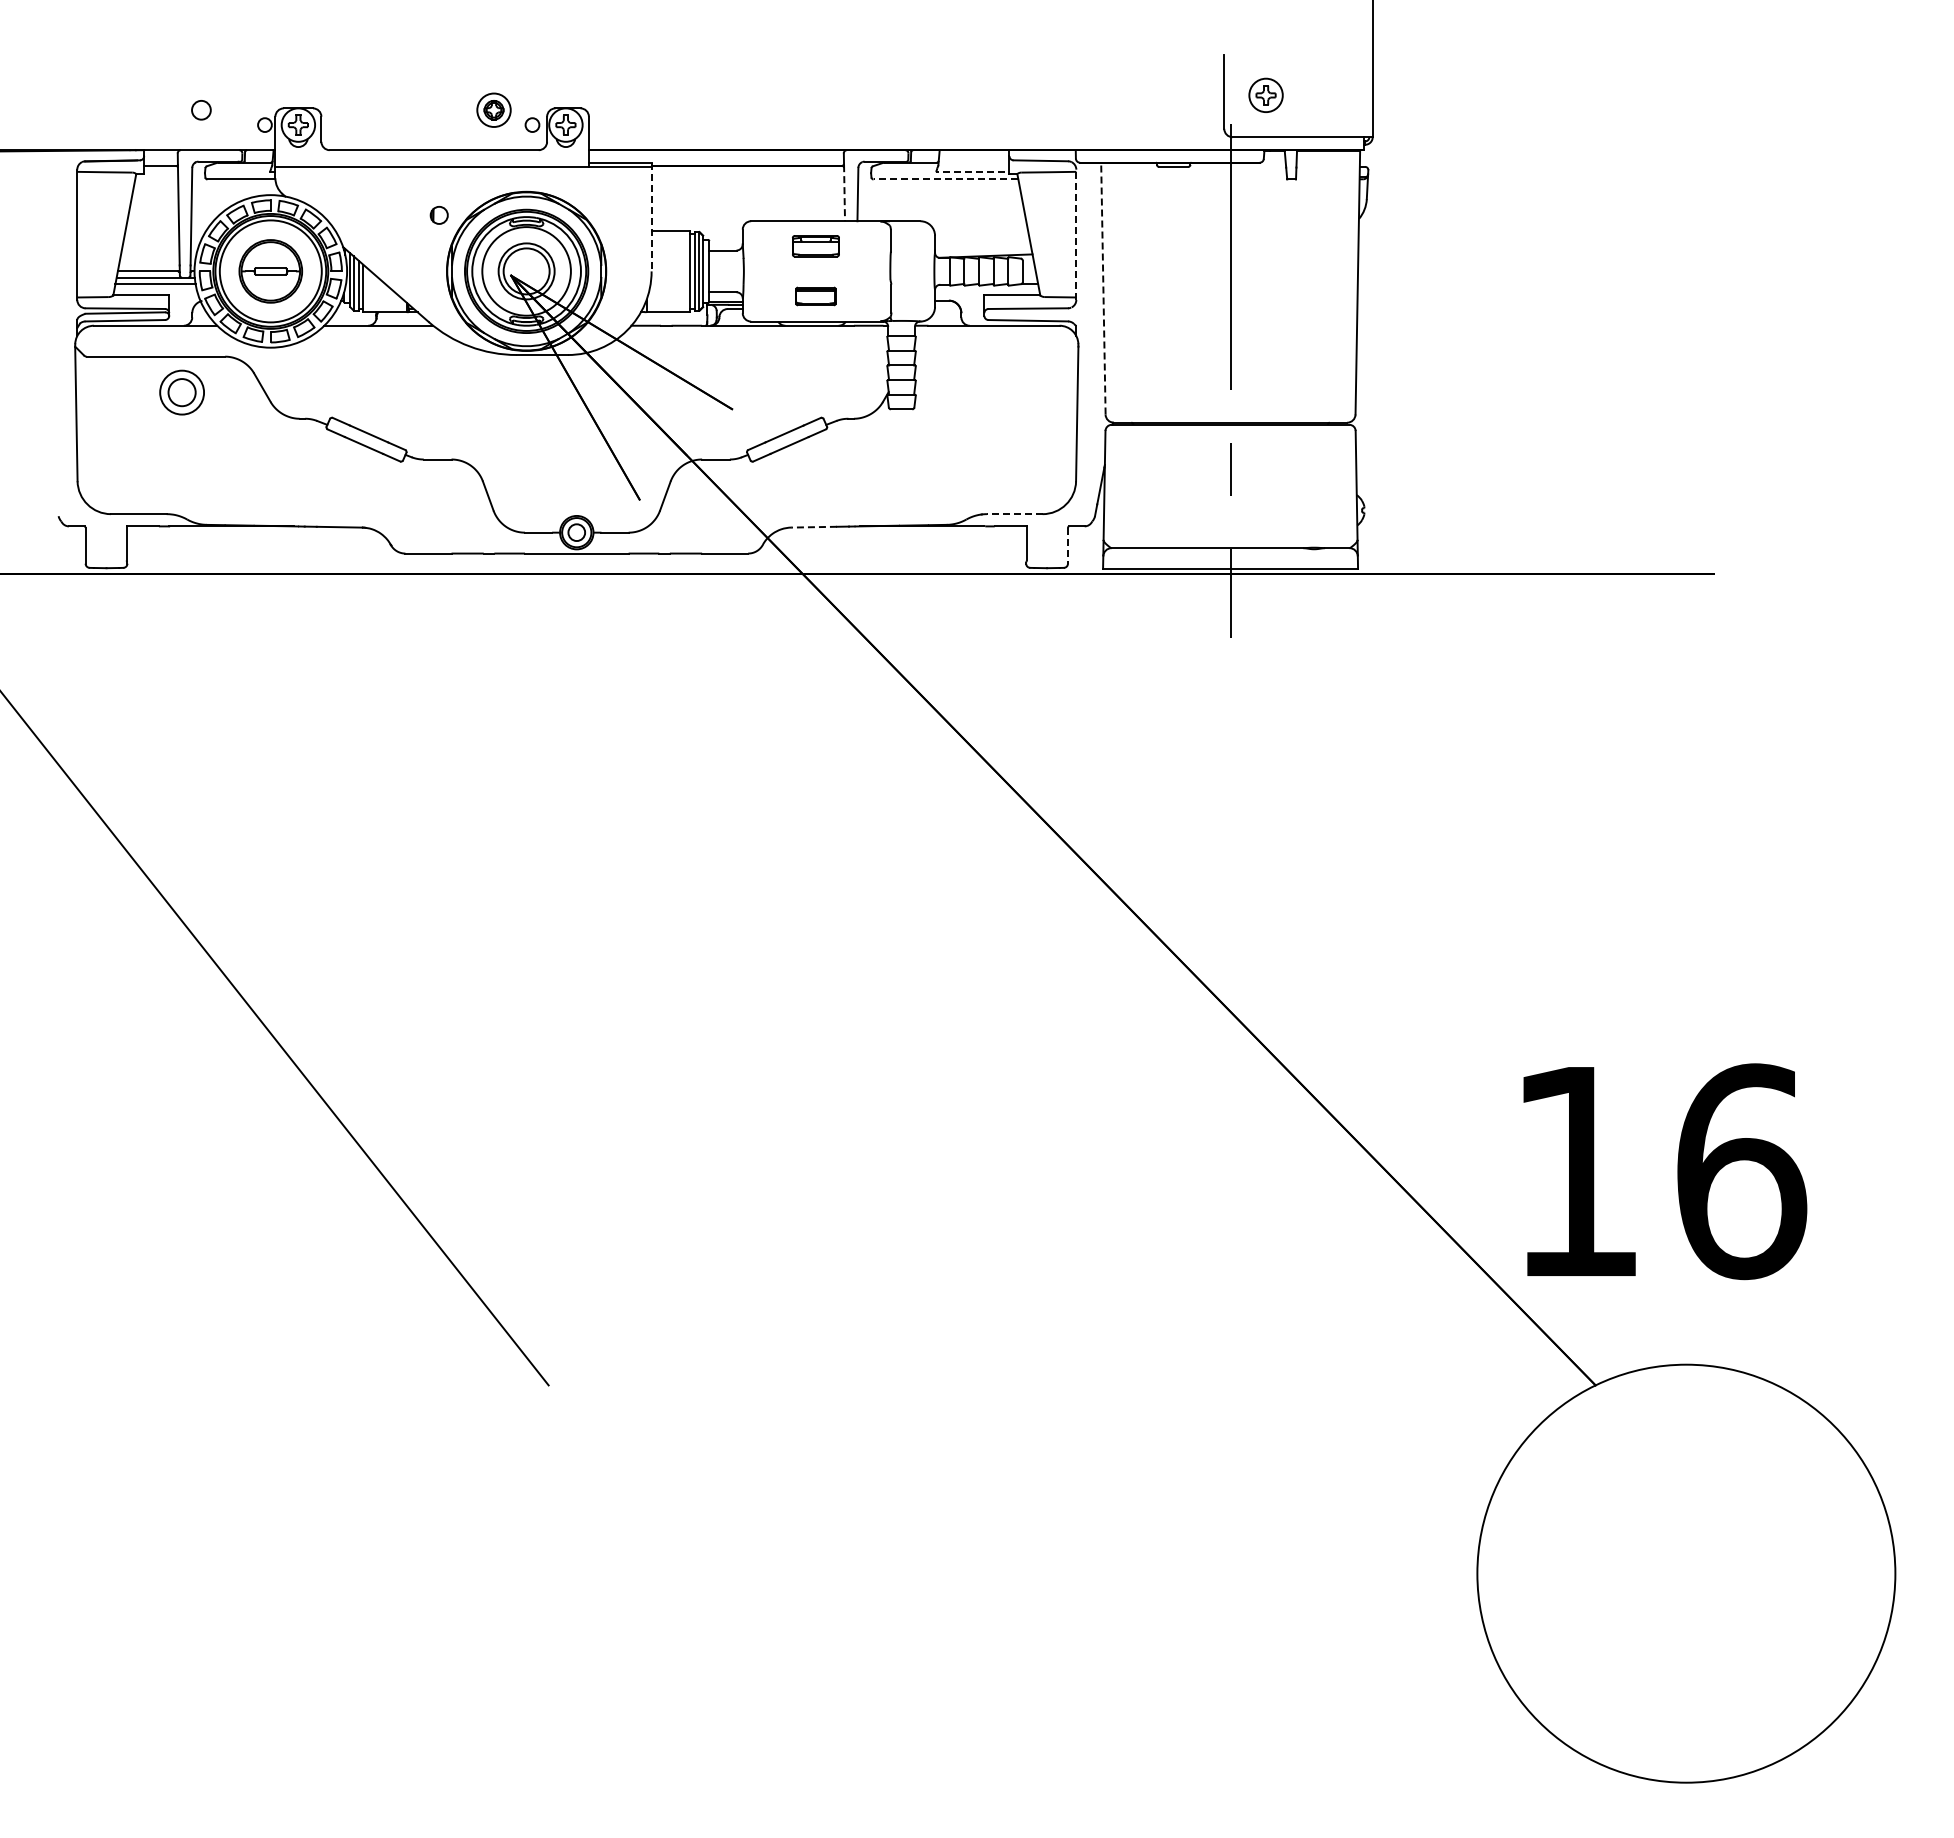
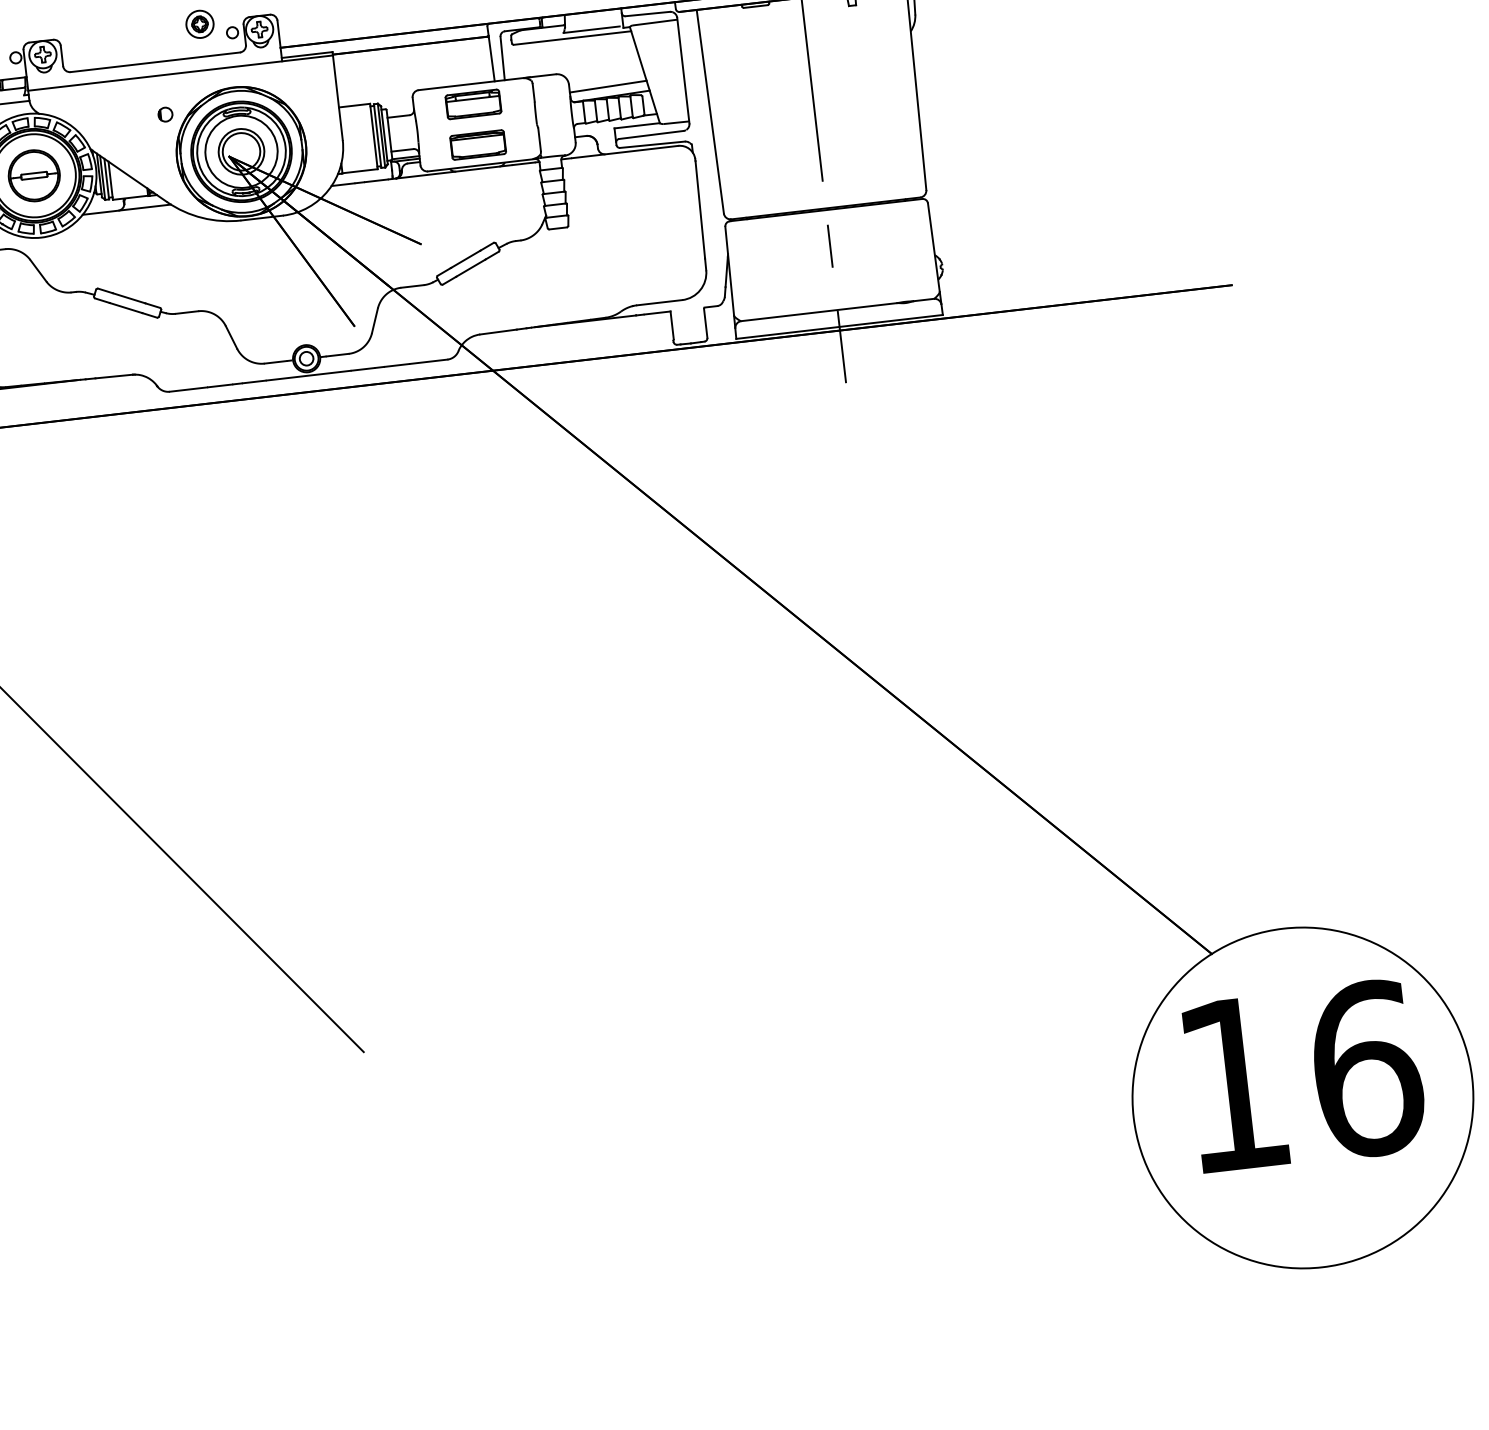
line: (970, 171) -> (591, 29), dashed -> solid
line: (945, 179) -> (572, 38), dashed -> solid
line: (844, 193) -> (491, 58), dashed -> solid
line: (651, 217) -> (337, 96), dashed -> solid
line: (1076, 234) -> (683, 70), dashed -> solid
line: (982, 243) -> (608, 86), added
part: (815, 245) -> (473, 103), size x1.43
line: (1103, 288) -> (710, 111), dashed -> solid
part: (815, 296) -> (477, 145), size x1.67
line: (1014, 514) -> (659, 303), dashed -> solid
line: (814, 527) -> (498, 332), dashed -> solid
line: (1067, 545) -> (705, 323), dashed -> solid
text: (1665, 1171) -> (1305, 1076), moved

